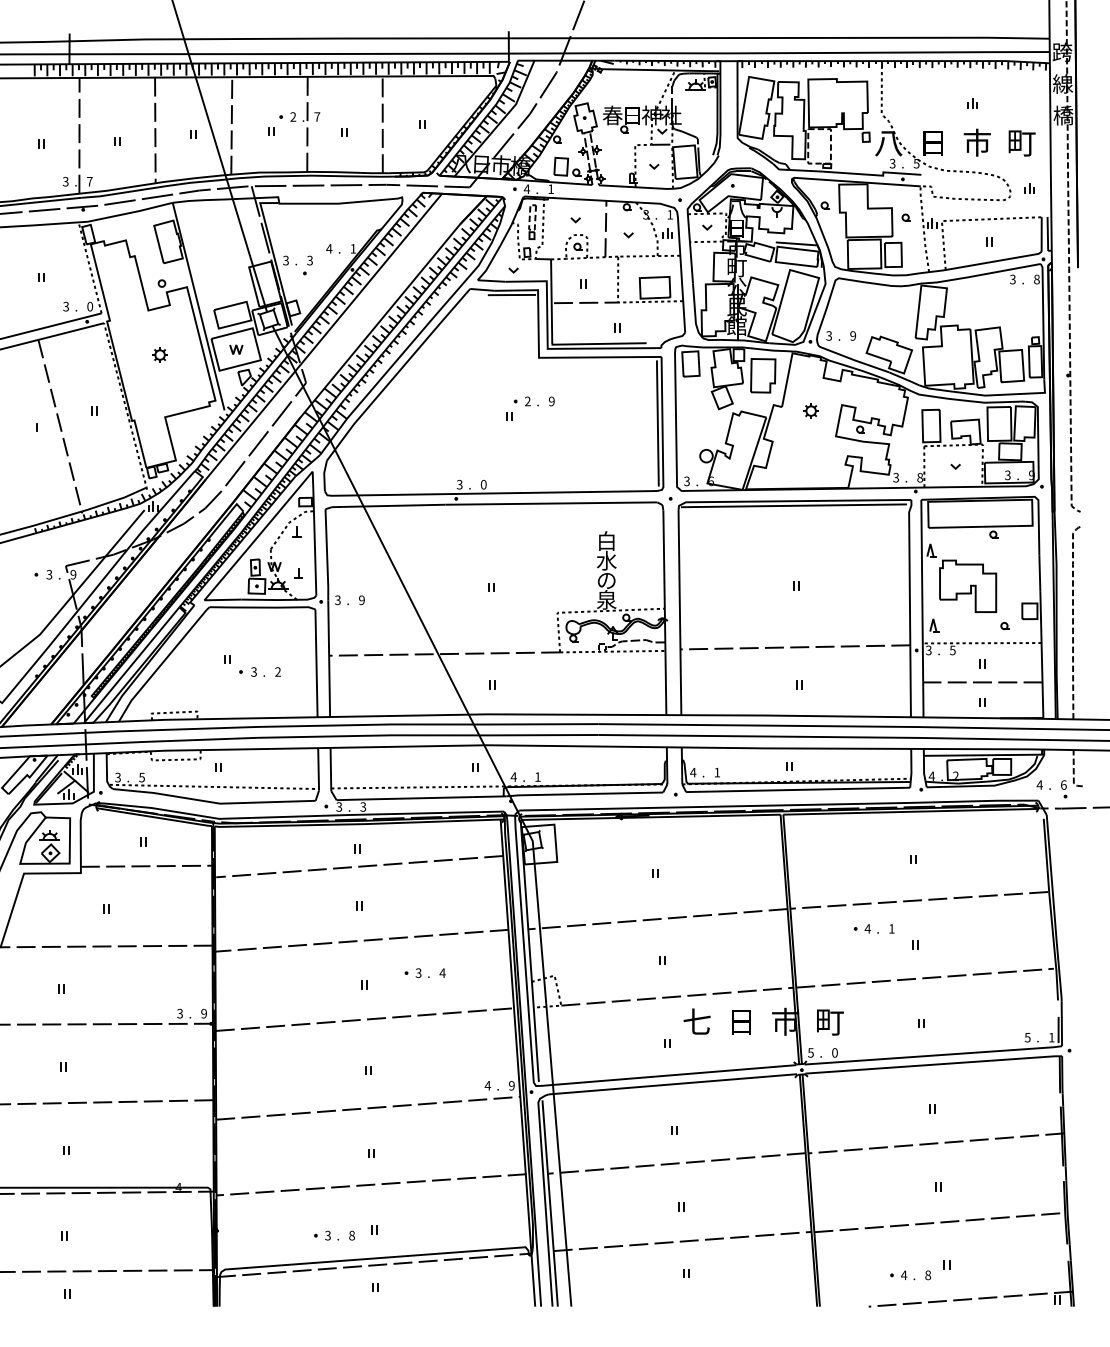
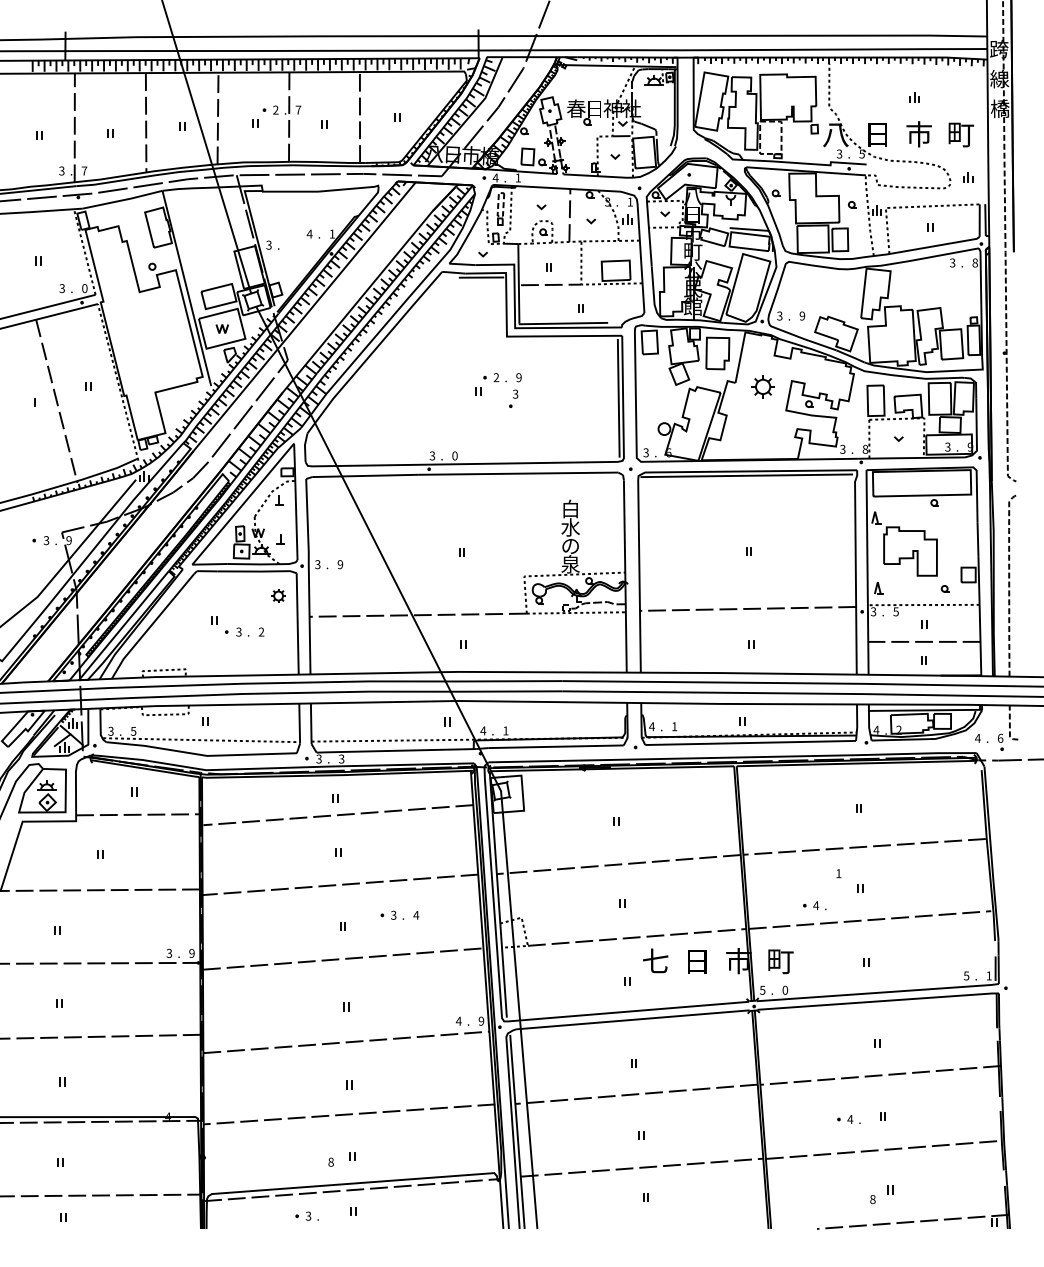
part: (307, 265) -> (513, 398), moved
part: (159, 354) -> (278, 595), moved
part: (810, 410) -> (762, 386), size x1.6
part: (866, 928) -> (814, 905), moved
part: (325, 1234) -> (306, 1215), moved
part: (902, 1275) -> (848, 1119), moved

